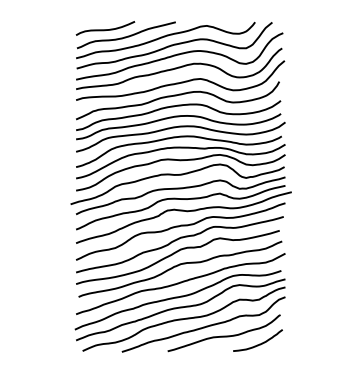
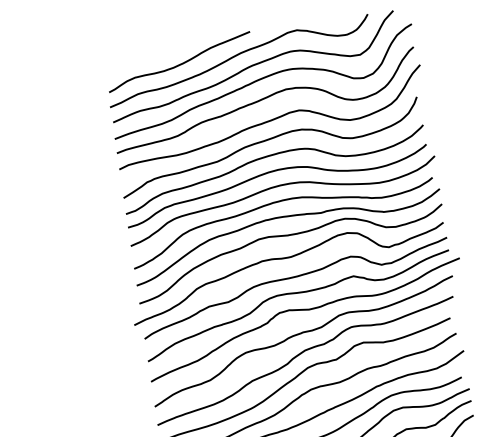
curve: (105, 29) -> (147, 58), removed

